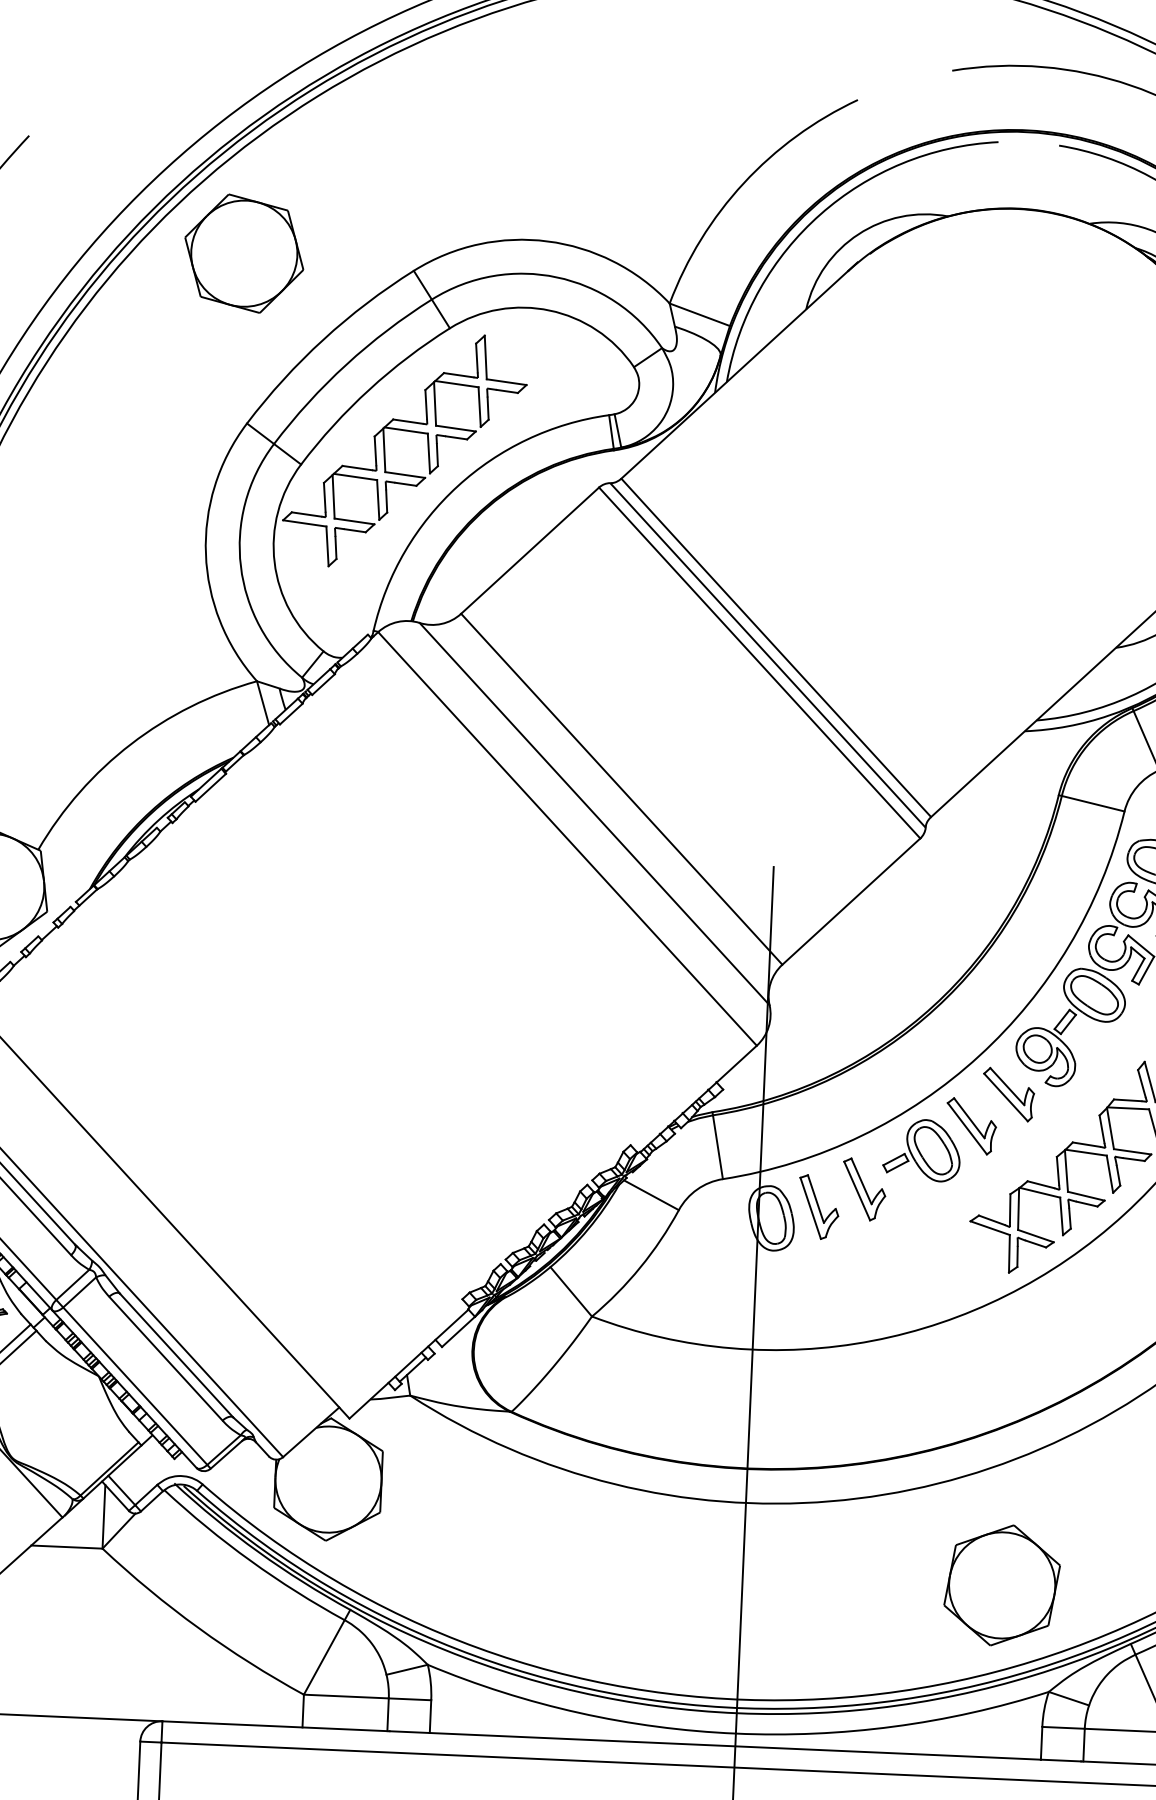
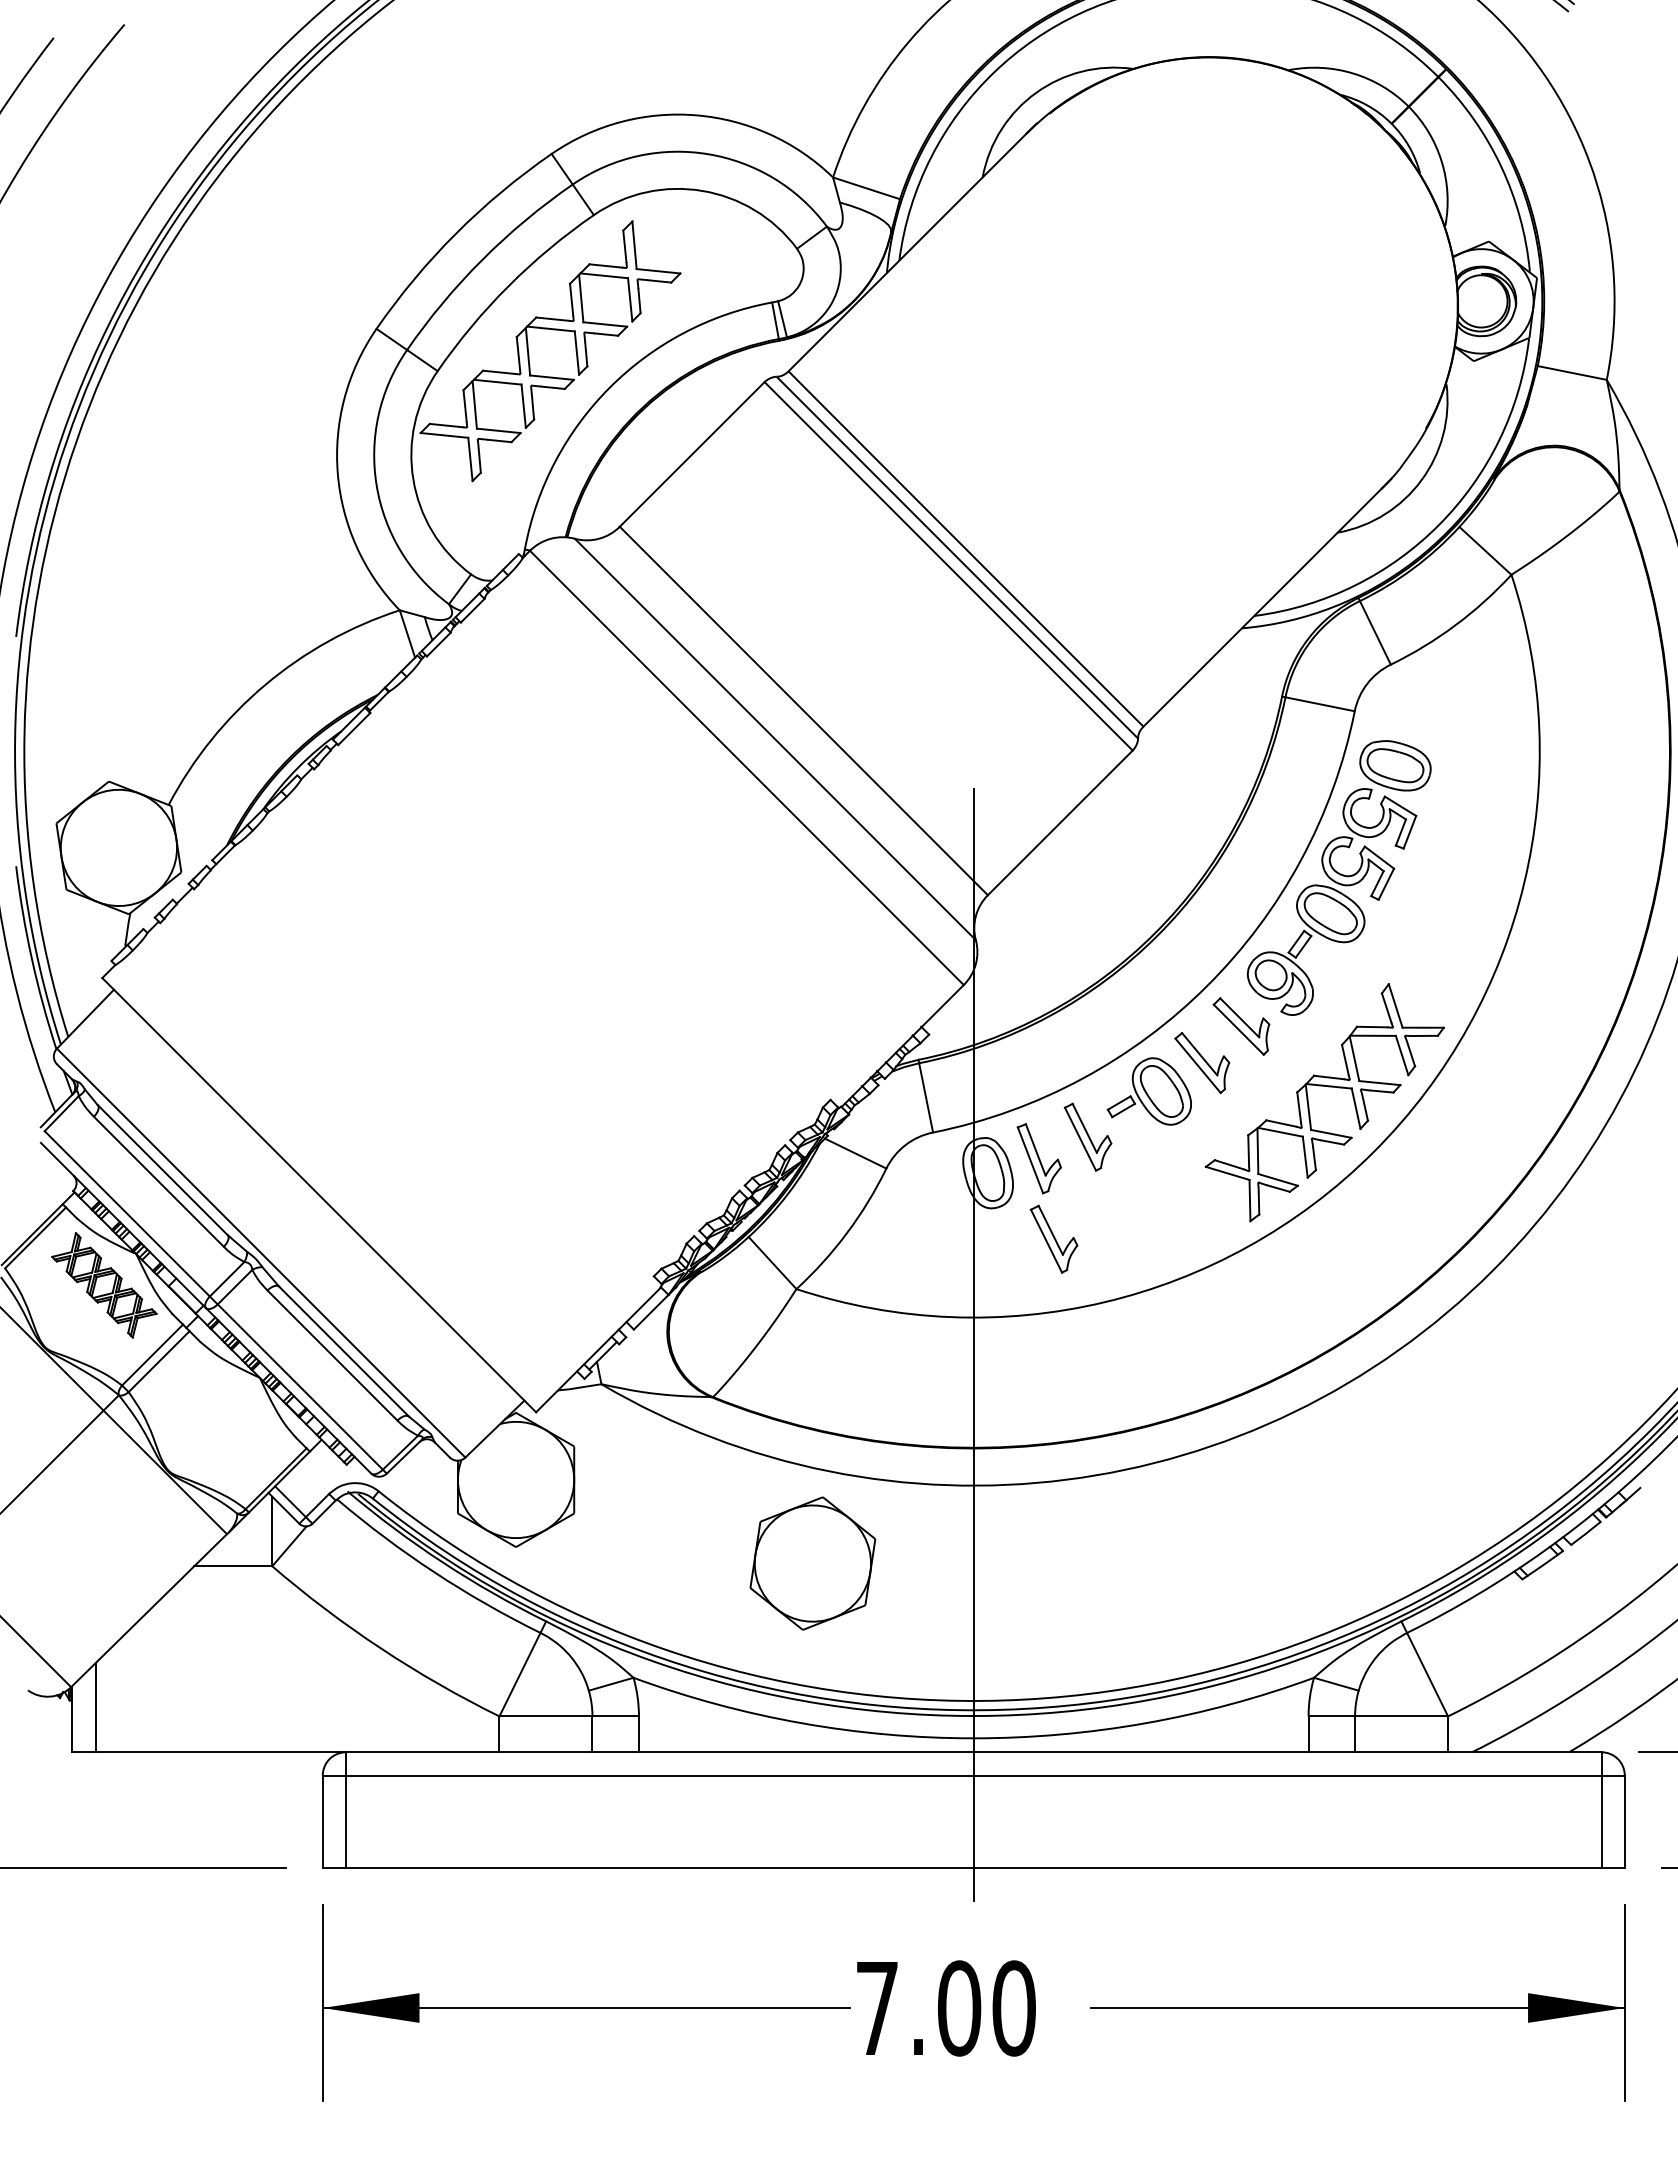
part: (244, 253) -> (365, 143), removed
part: (828, 1280) -> (1053, 1238), added
part: (1001, 1585) -> (812, 1563), moved

